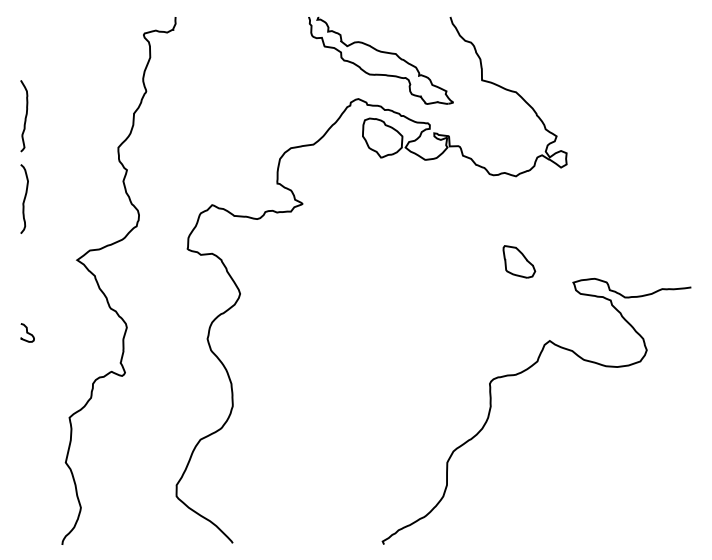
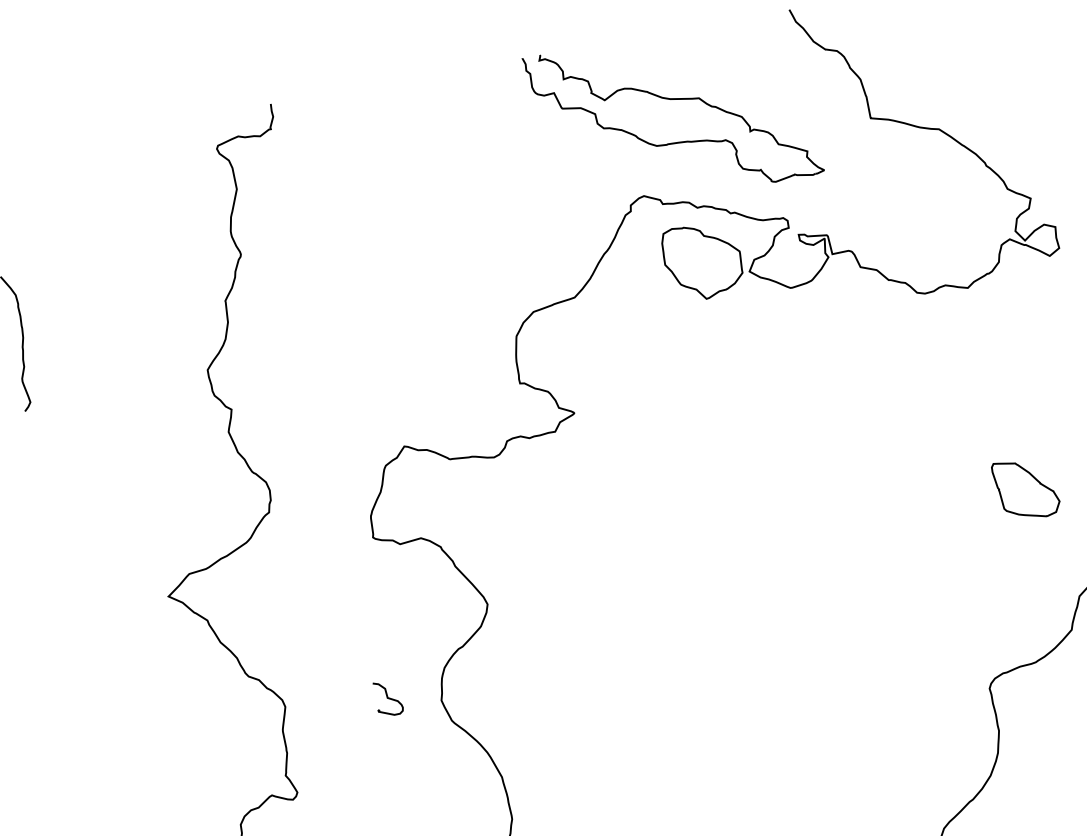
curve: (24, 198) -> (47, 498), removed
part: (519, 261) -> (1026, 488), moved
curve: (27, 332) -> (388, 697), moved

